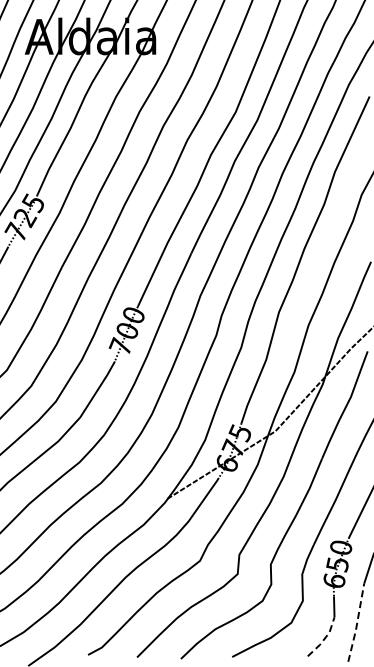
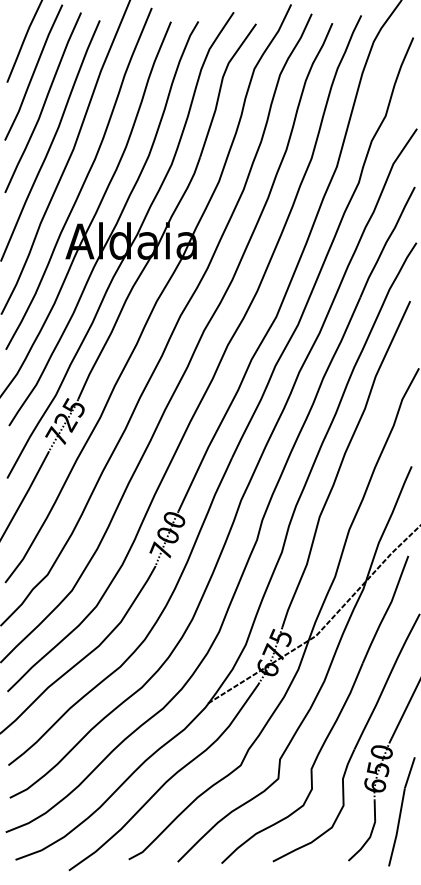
line: (356, 623) -> (397, 828), dashed -> solid
line: (324, 638) -> (365, 843), dashed -> solid

